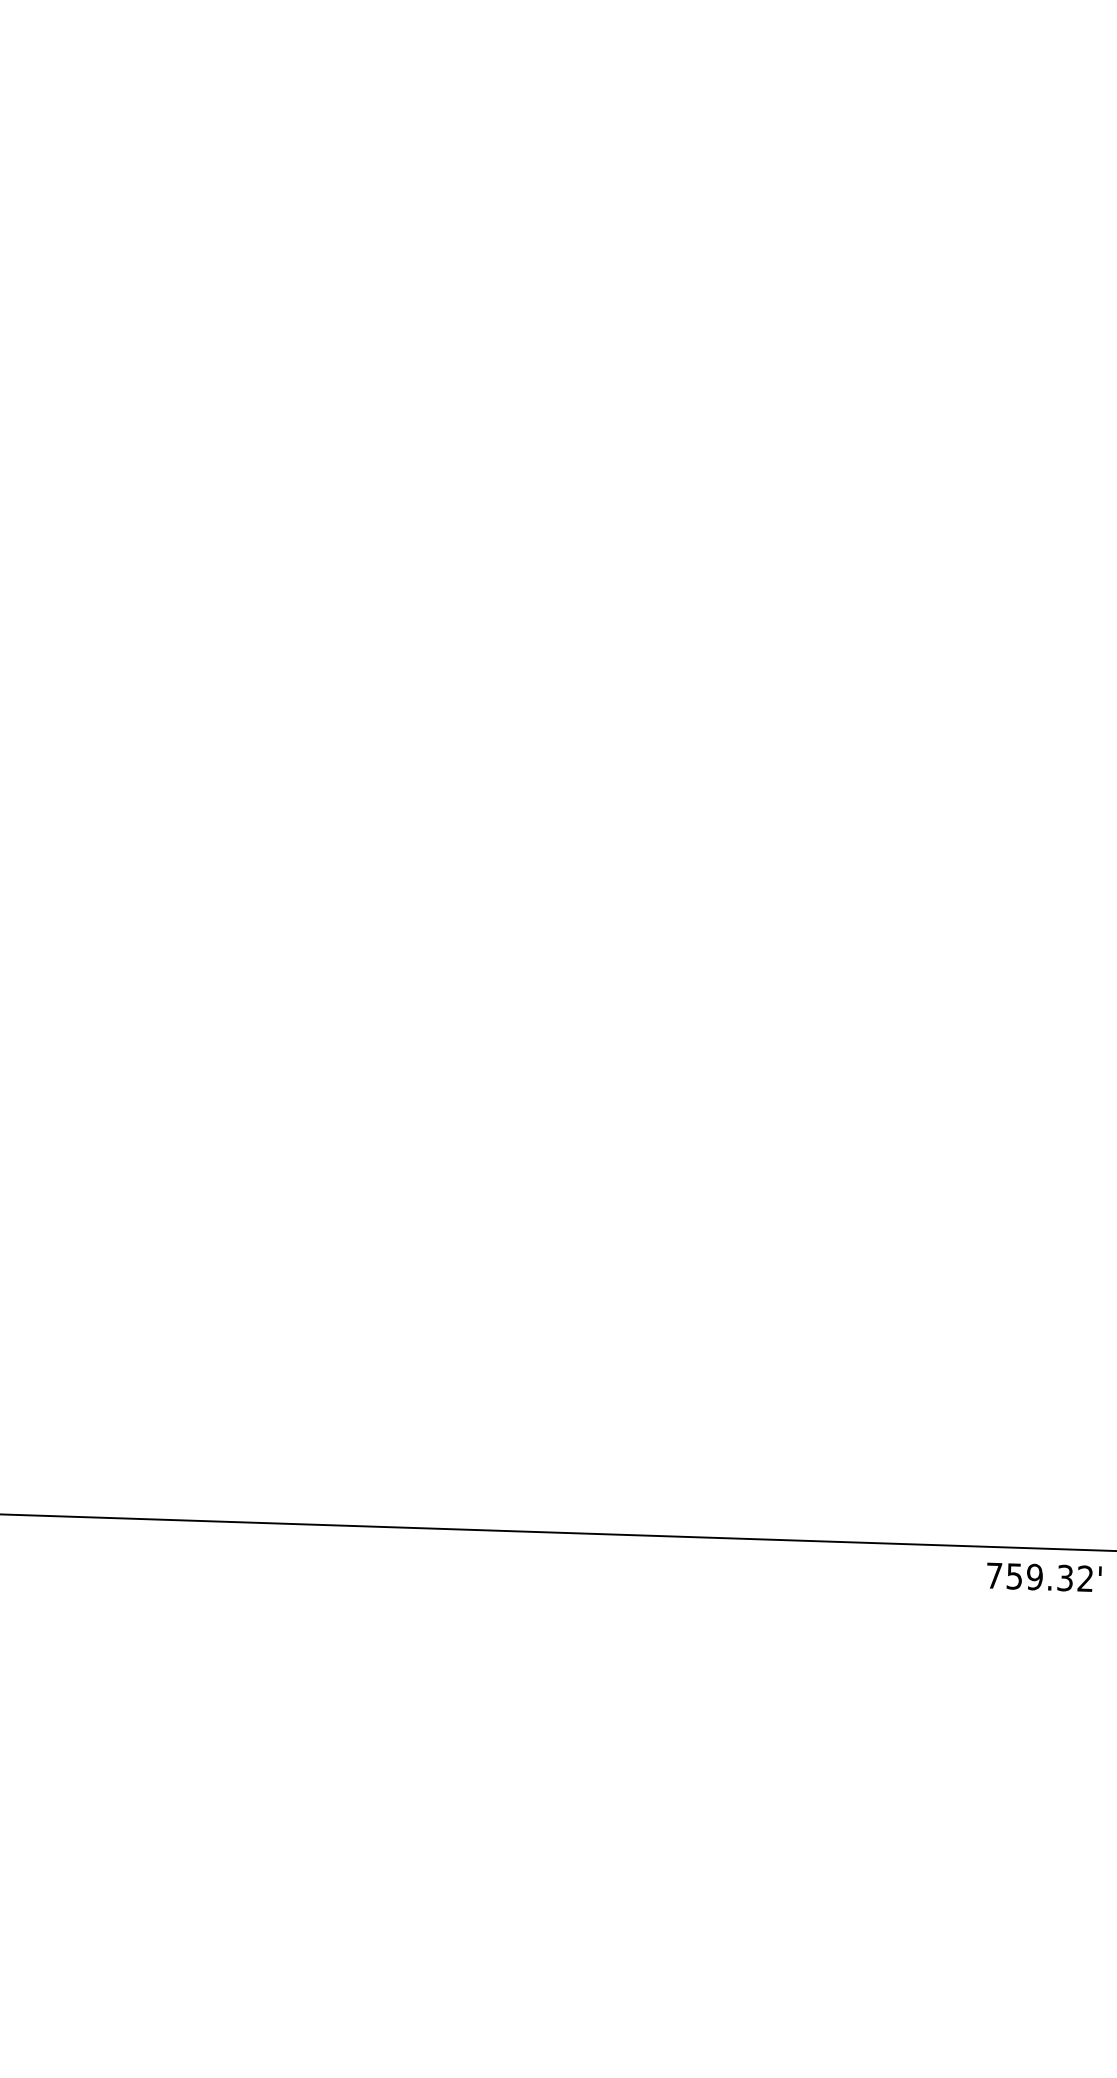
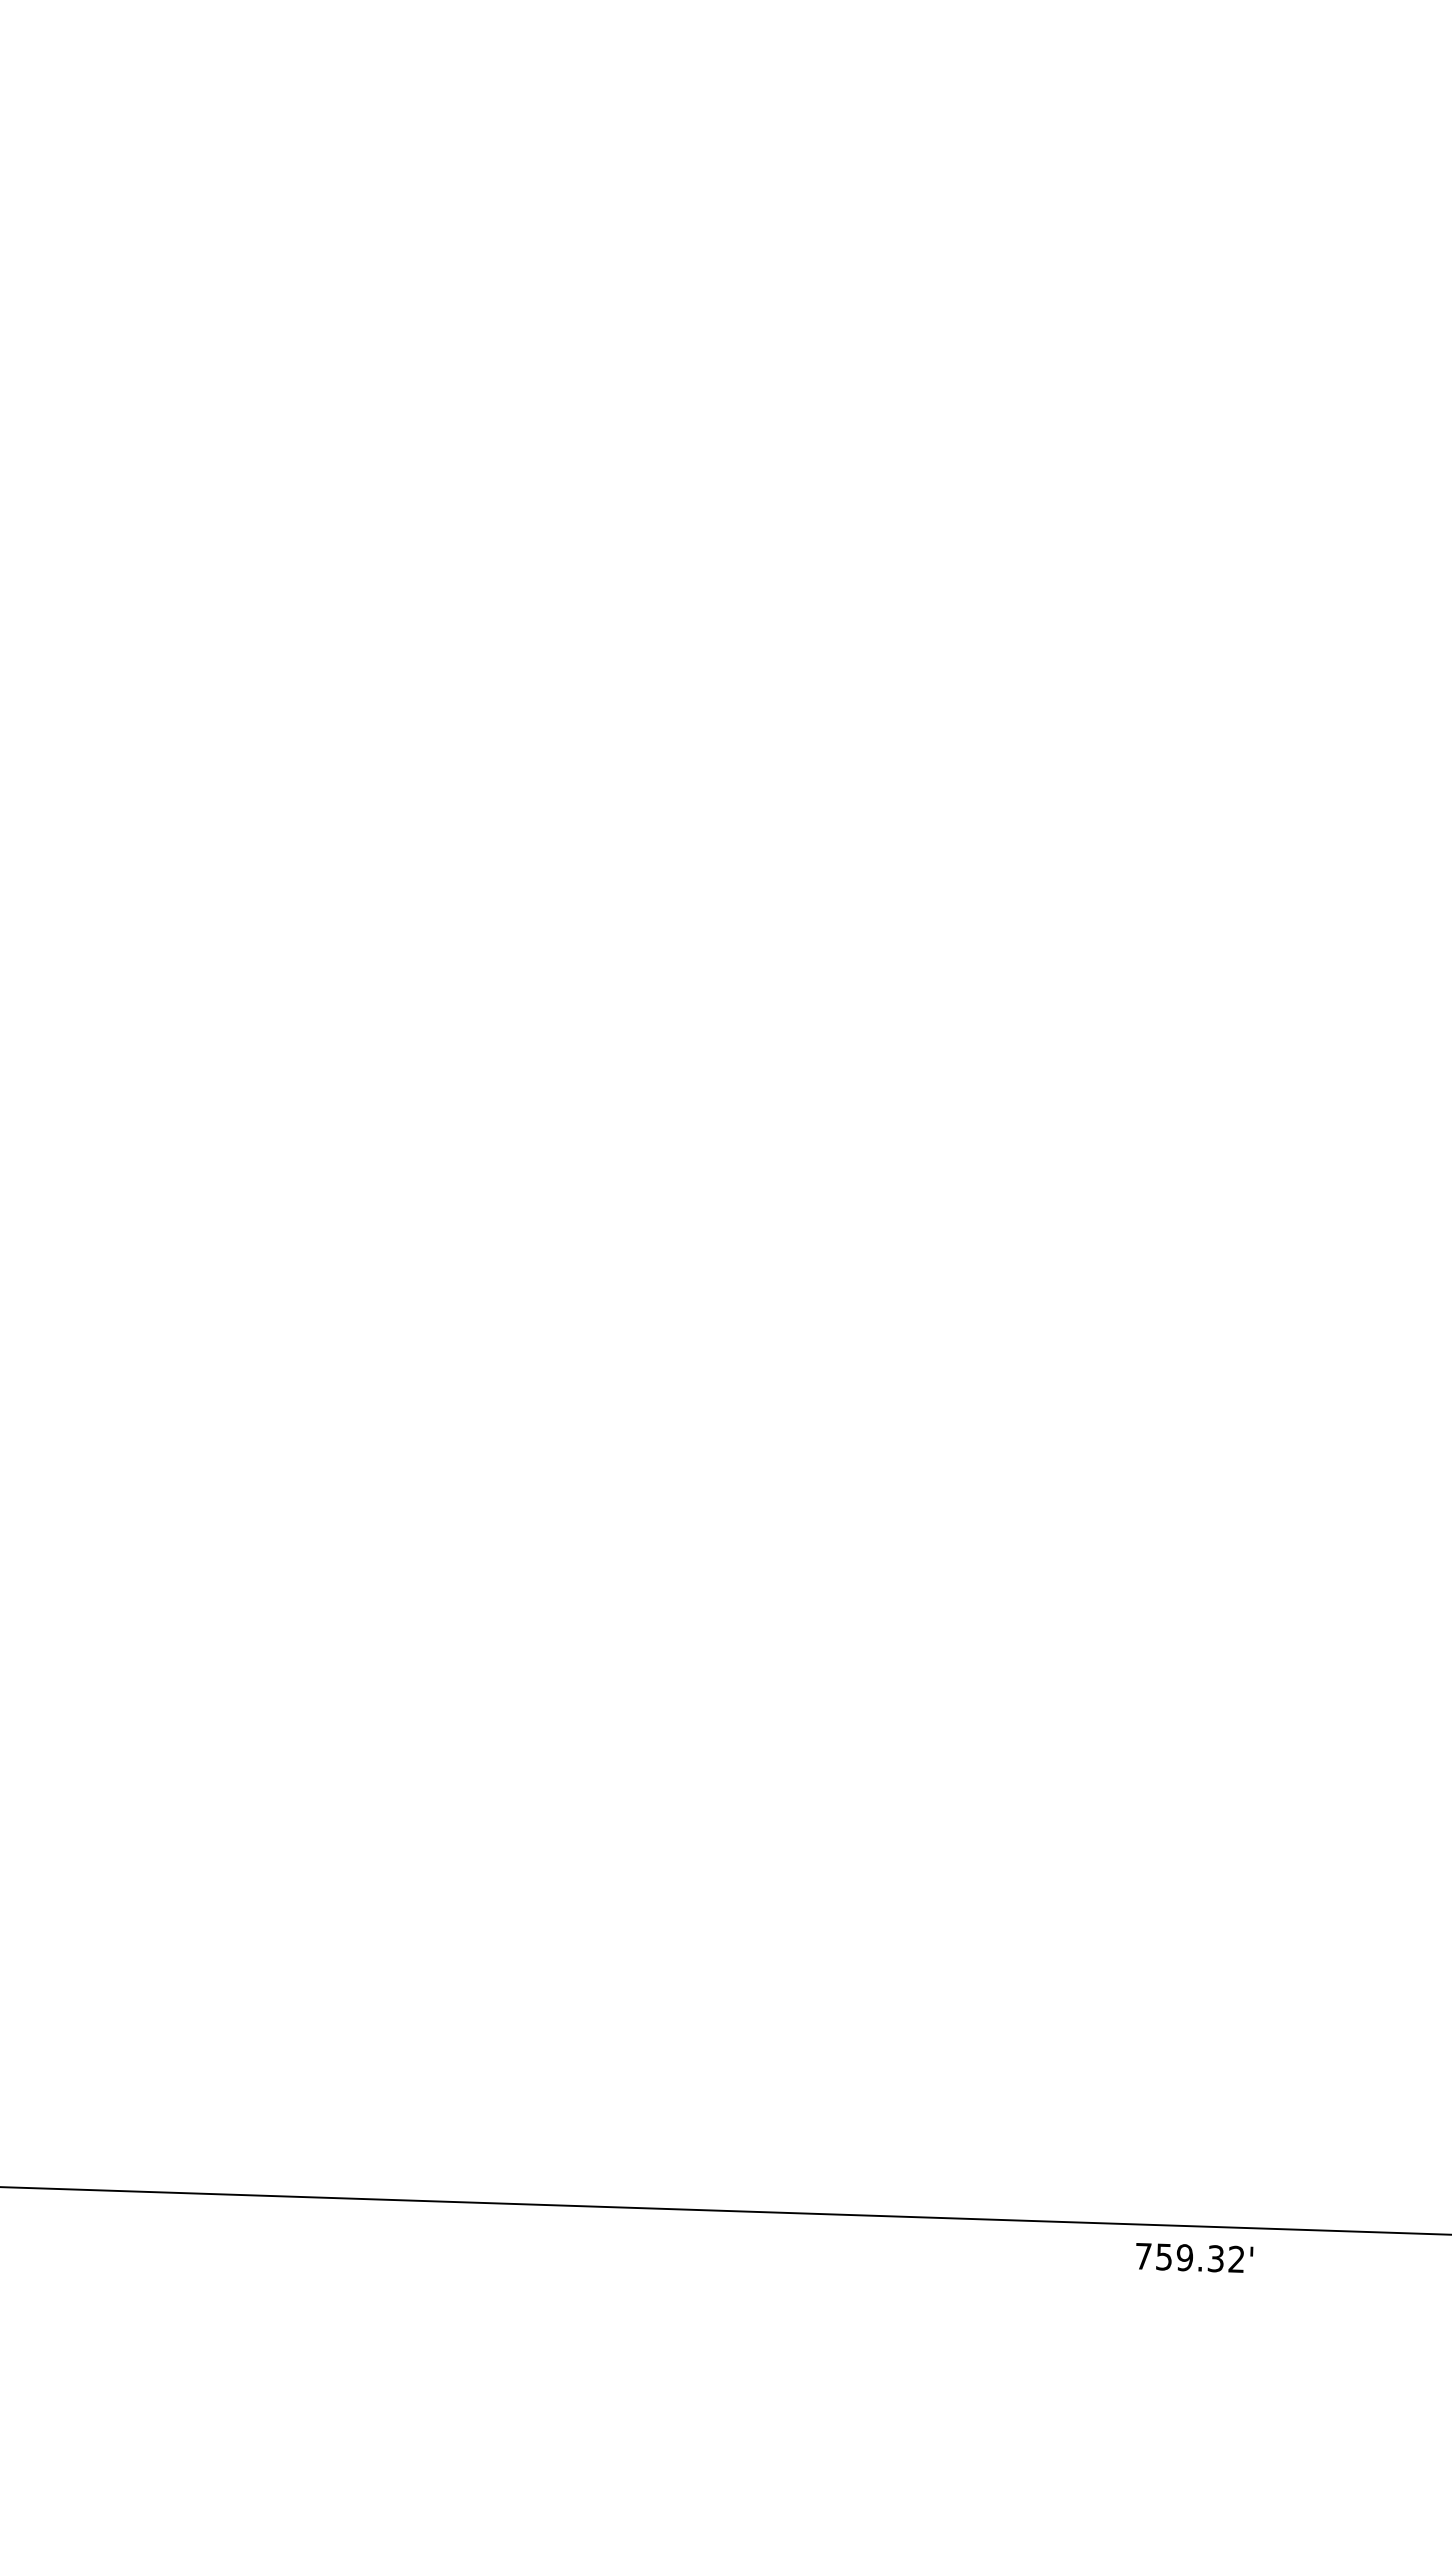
text: (1044, 1576) -> (1194, 2257), moved

